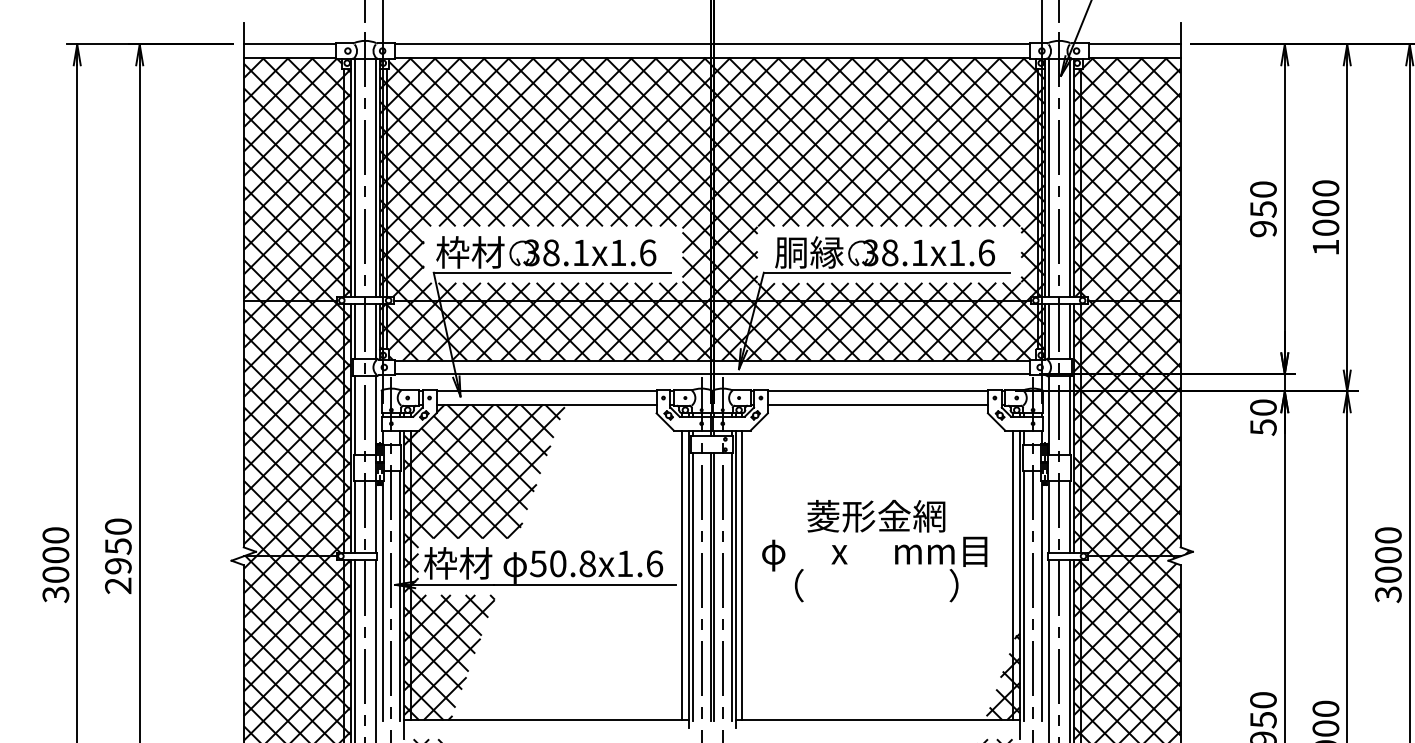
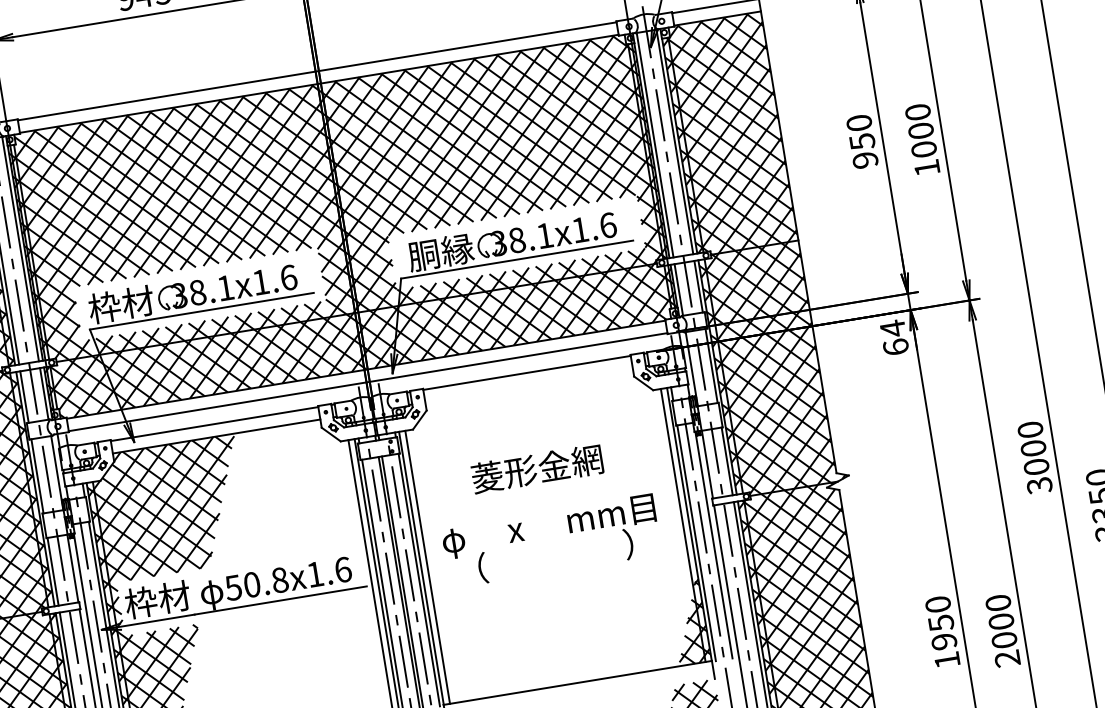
line: (877, 404) -> (528, 385), removed
text: (1263, 416) -> (894, 337), 50 -> 64
text: (876, 515) -> (537, 468), moved

